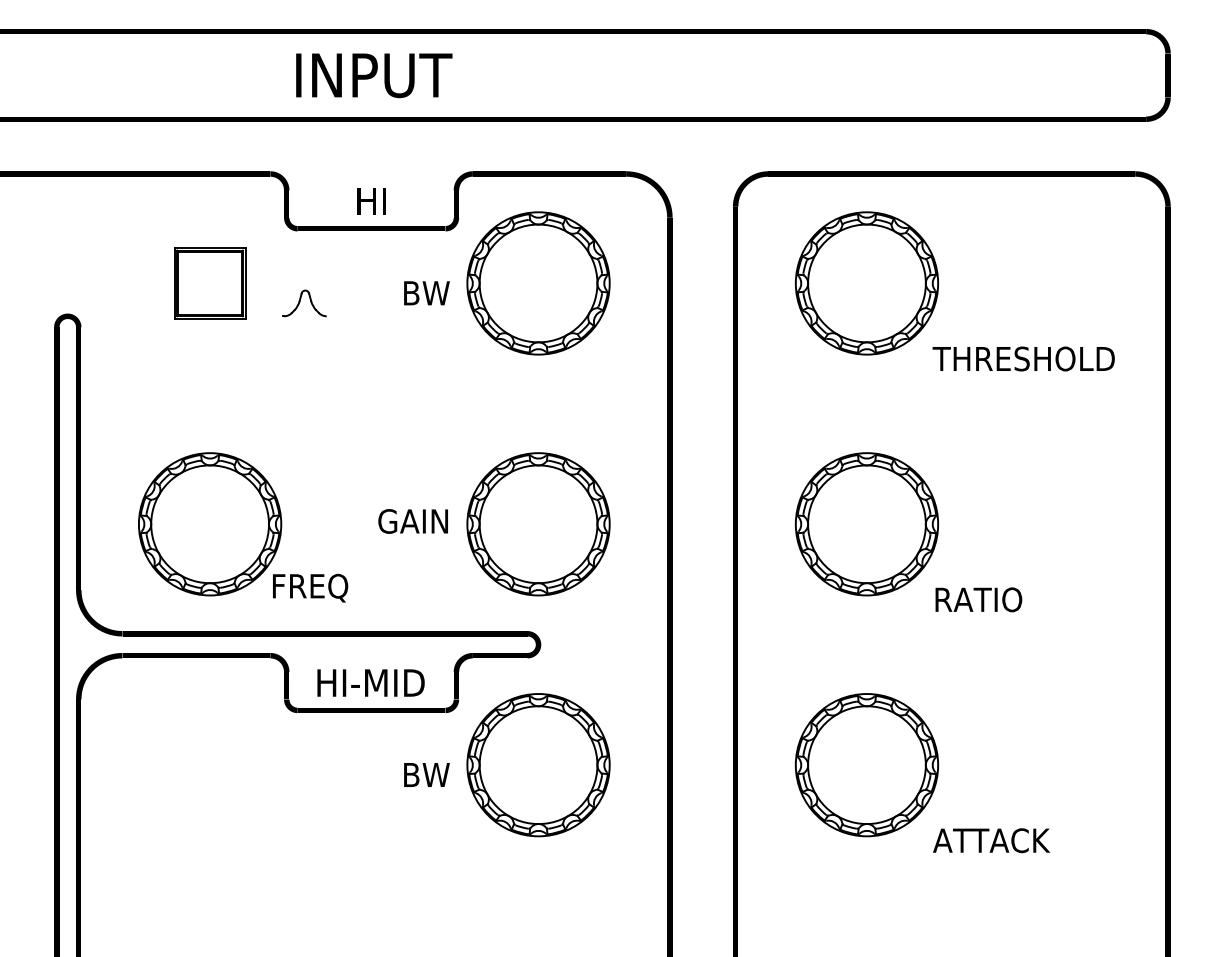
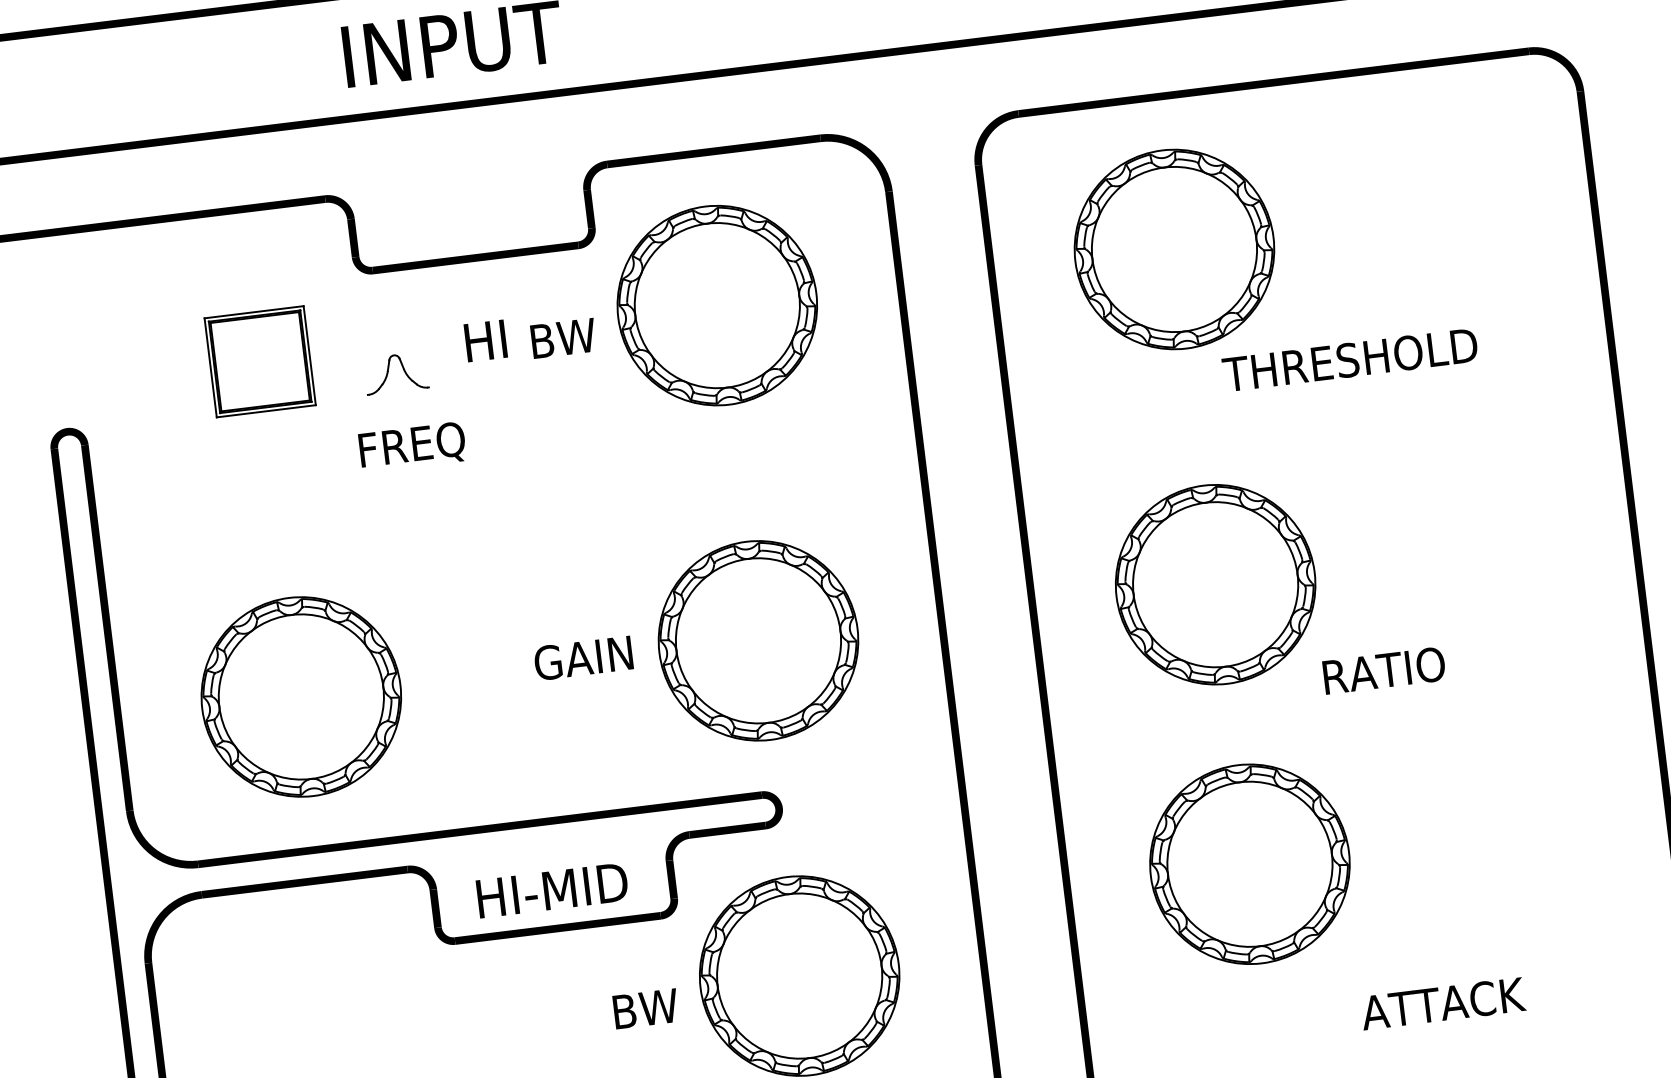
text: (371, 201) -> (485, 341), moved
text: (1023, 358) -> (1349, 359), moved
text: (310, 587) -> (412, 446), moved
part: (866, 765) -> (1249, 864), moved

